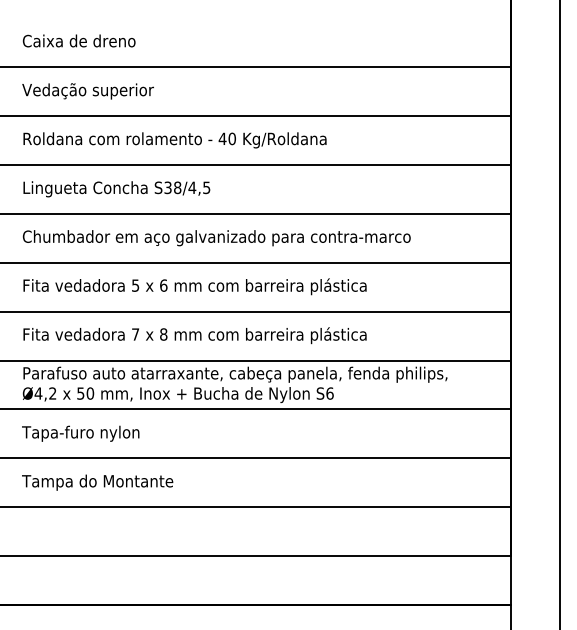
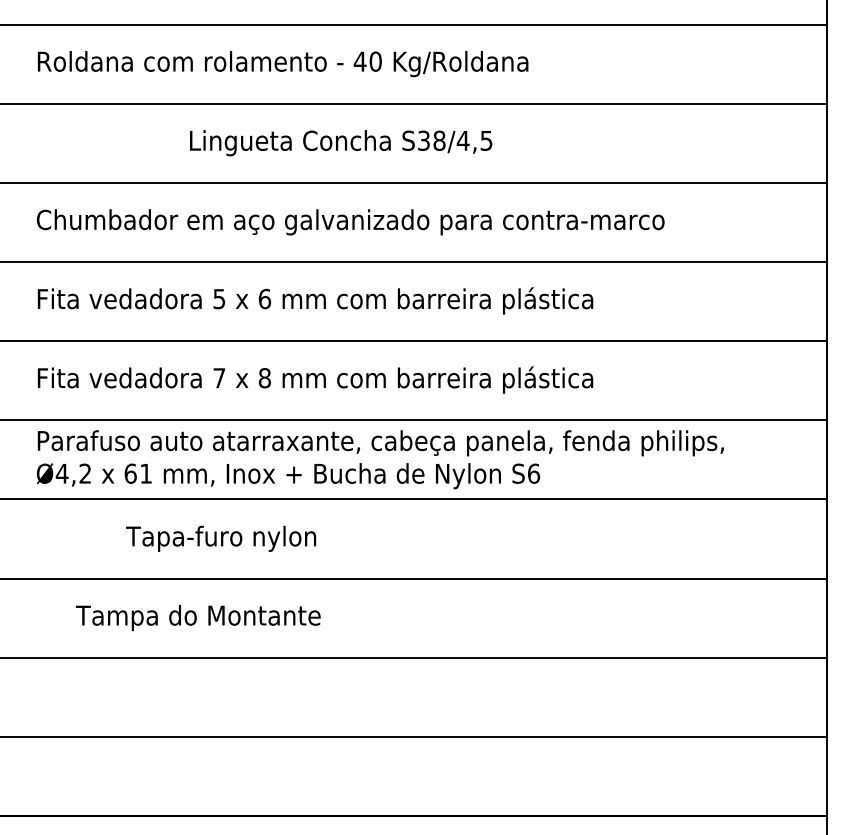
text: (116, 189) -> (340, 143), moved
text: (85, 393) -> (138, 473), 50 -> 61
text: (80, 433) -> (220, 538), moved
text: (97, 482) -> (198, 617), moved

